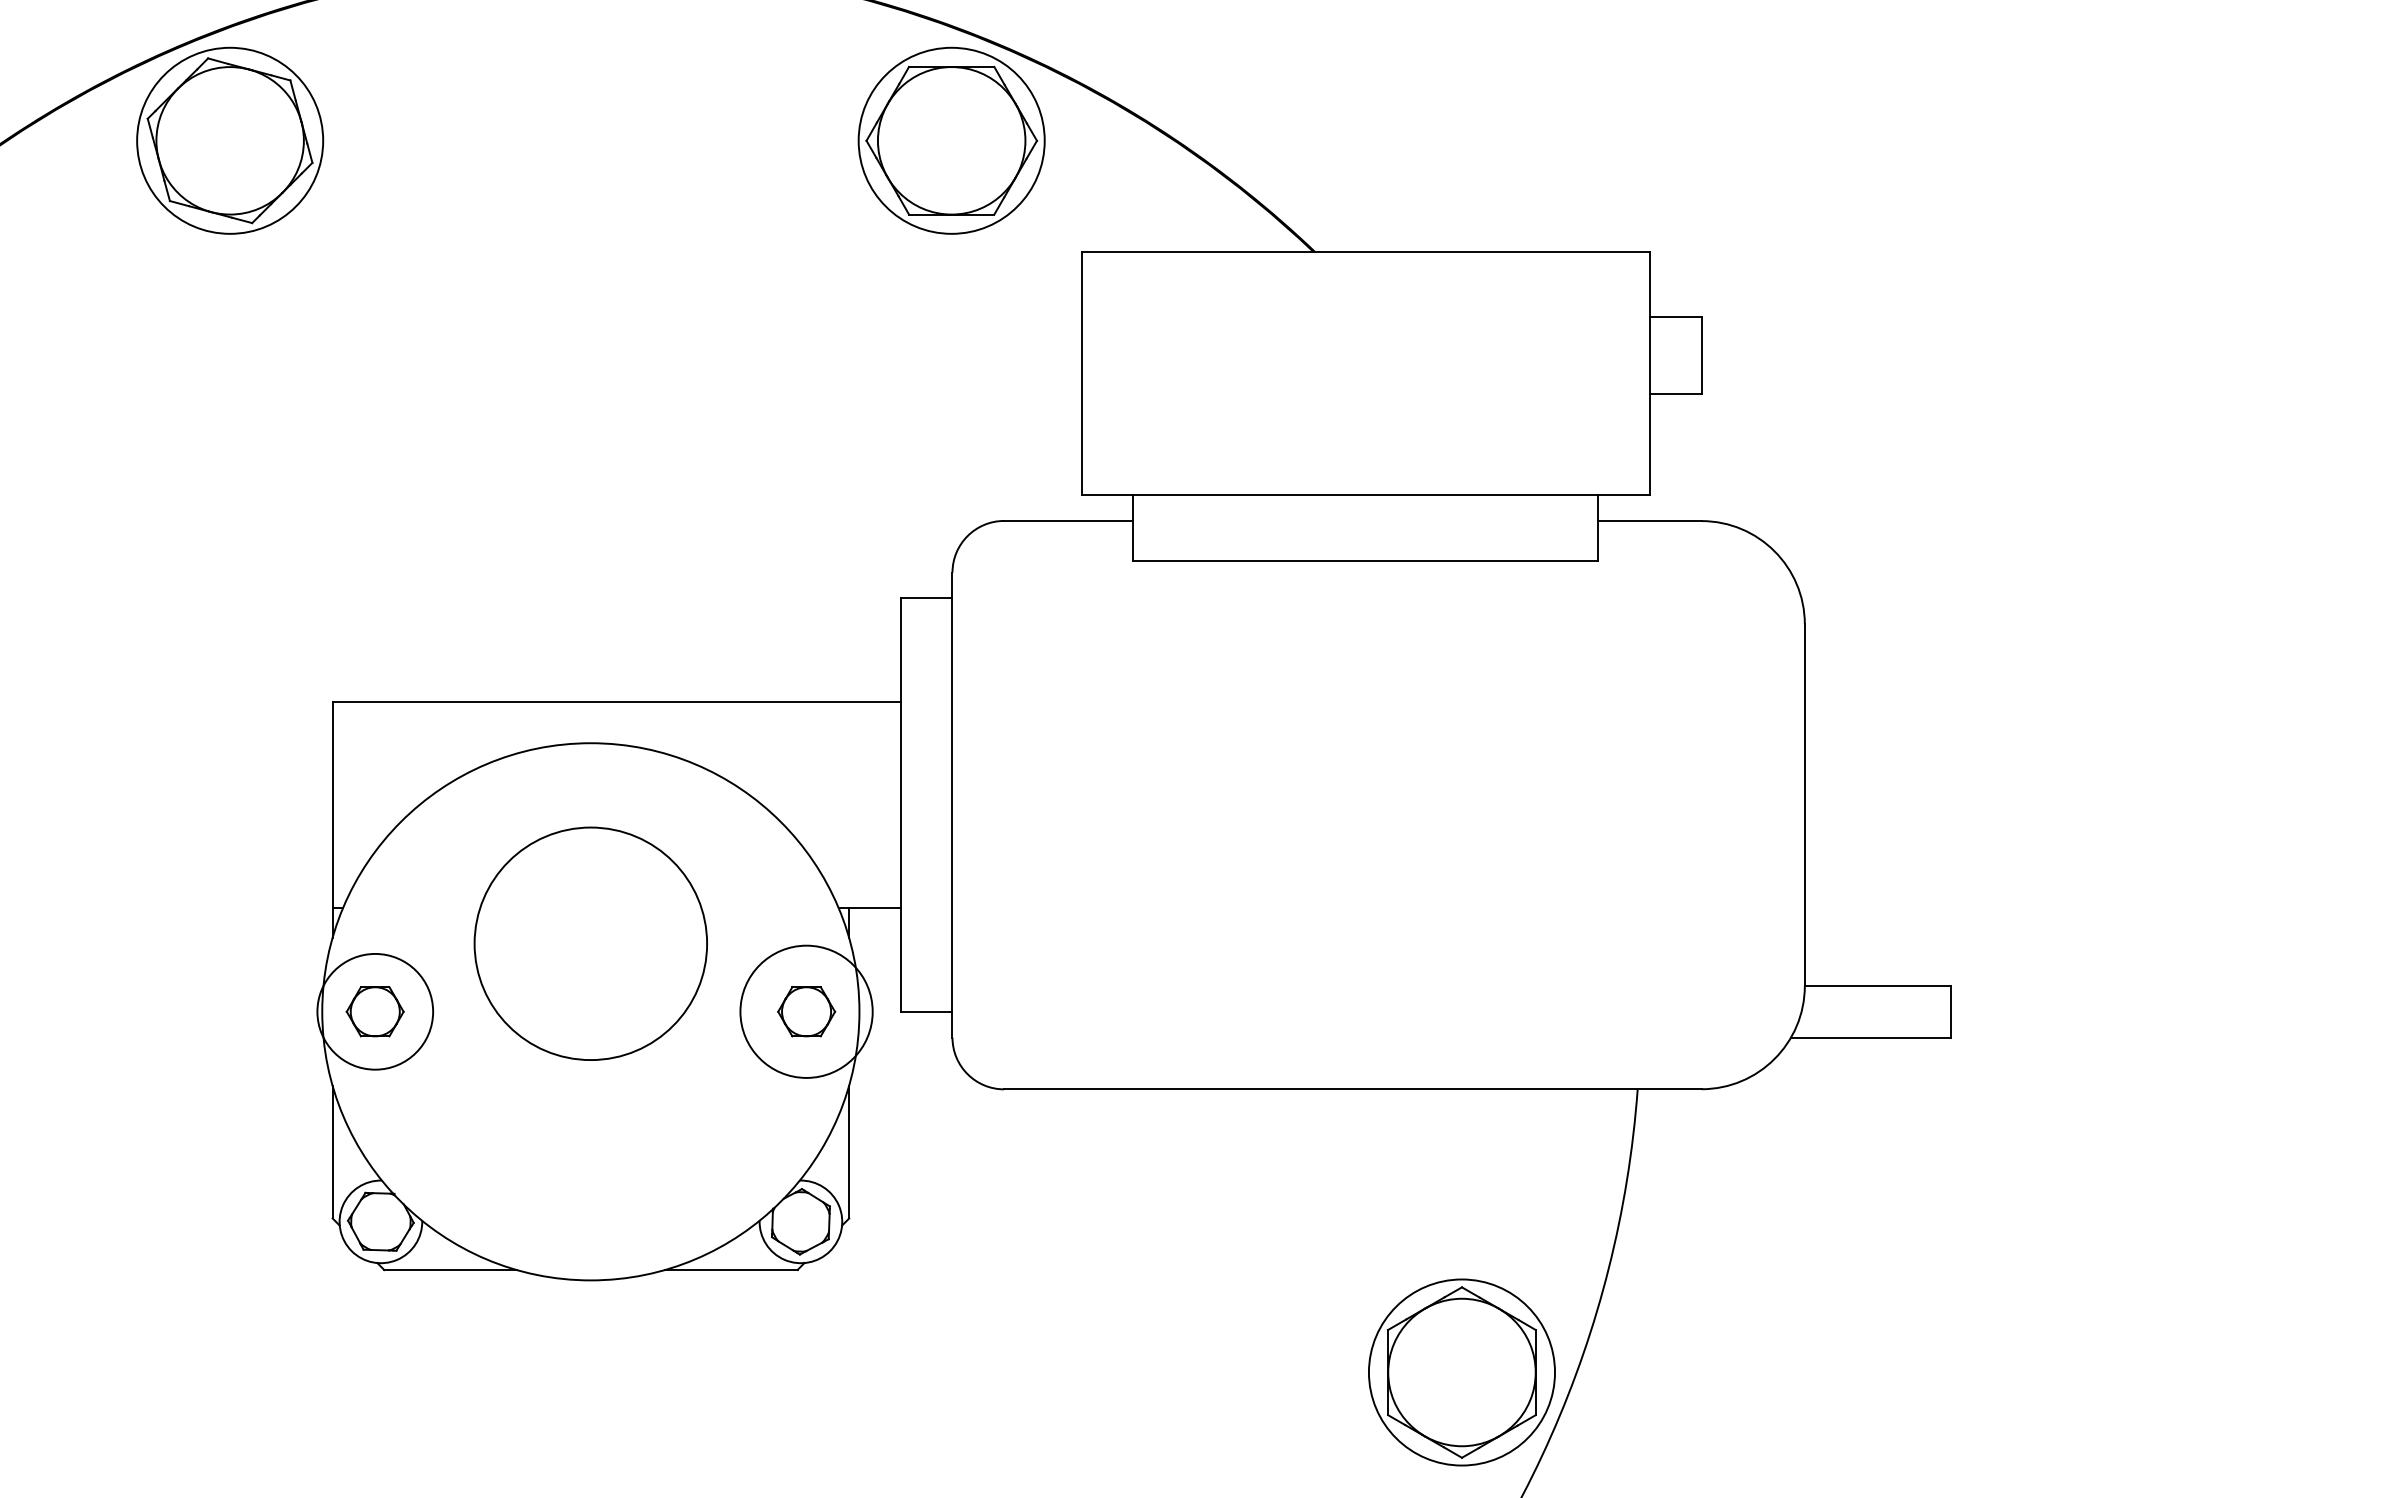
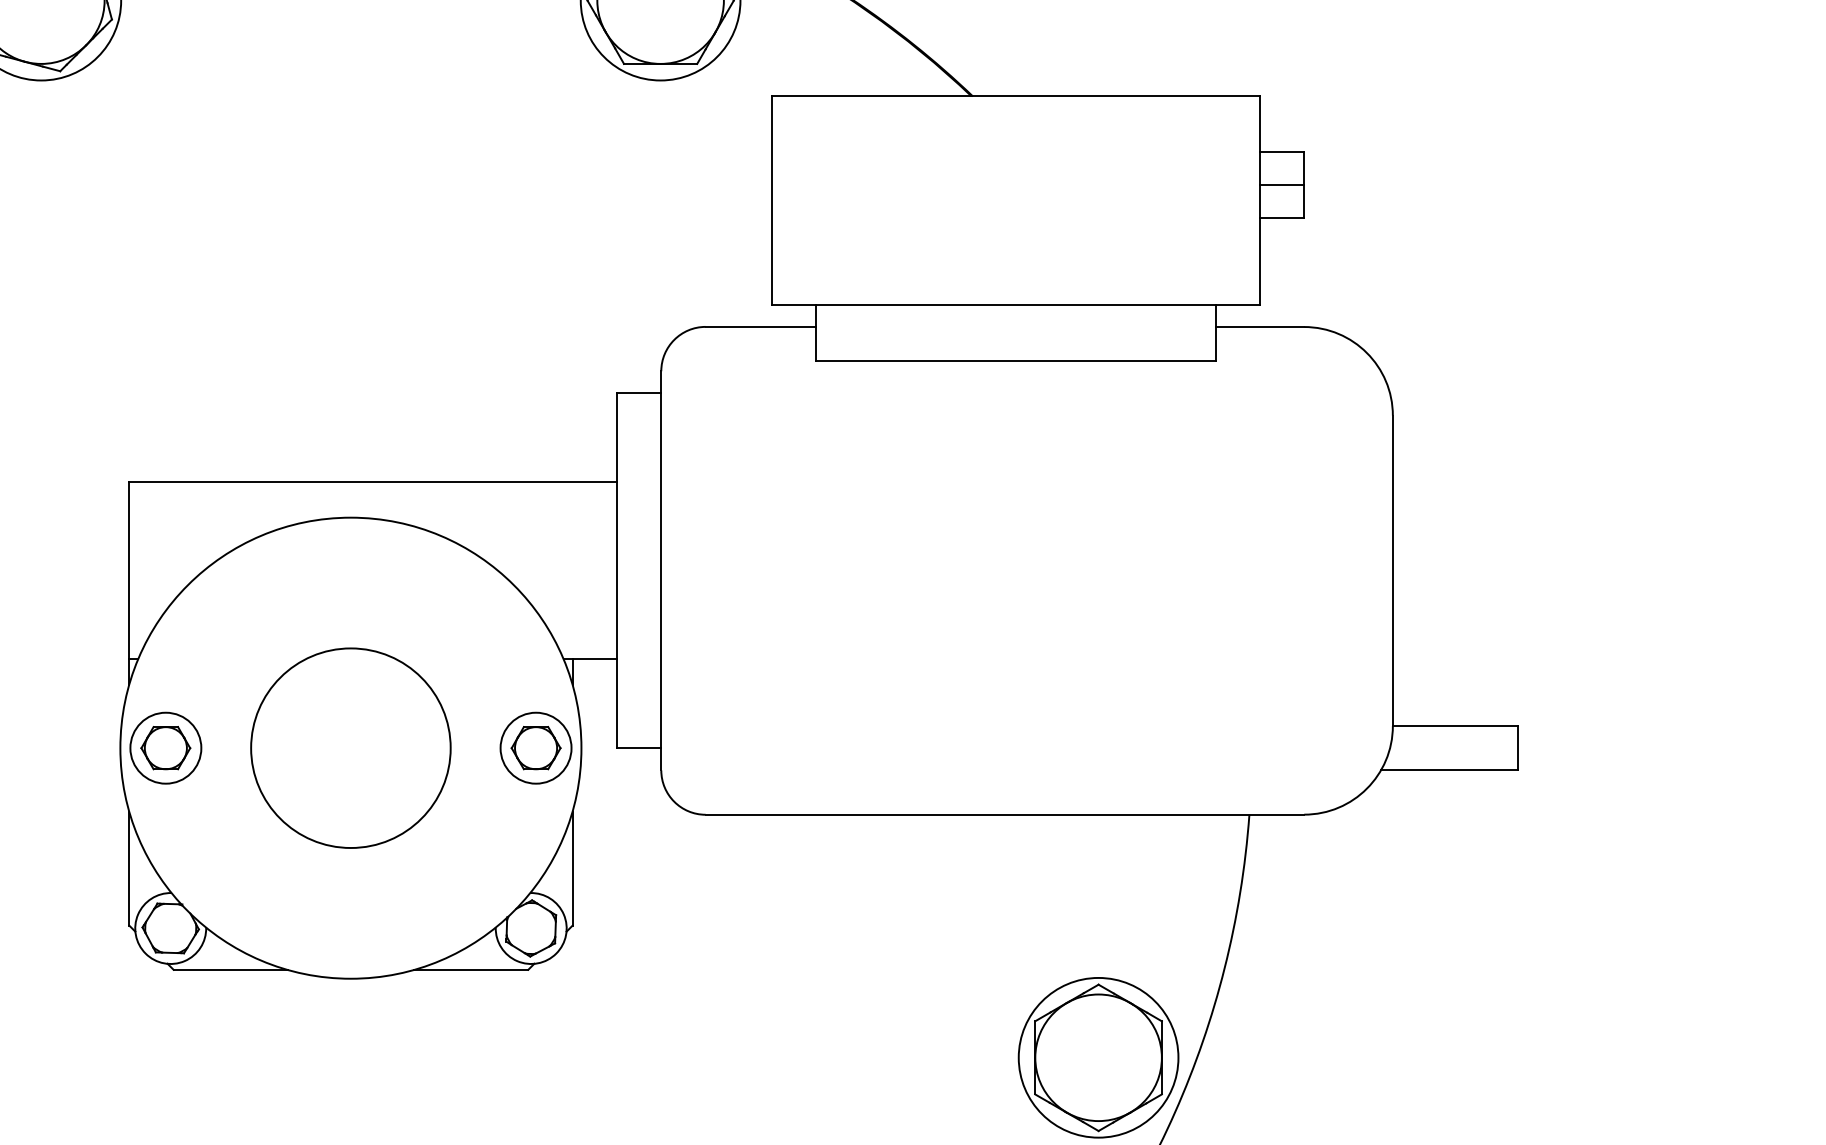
line: (1675, 355) -> (1281, 184), added
circle: (590, 943) -> (350, 747), moved
circle: (374, 1011) -> (165, 747), size x0.71
circle: (806, 1011) -> (536, 747), size x0.62

